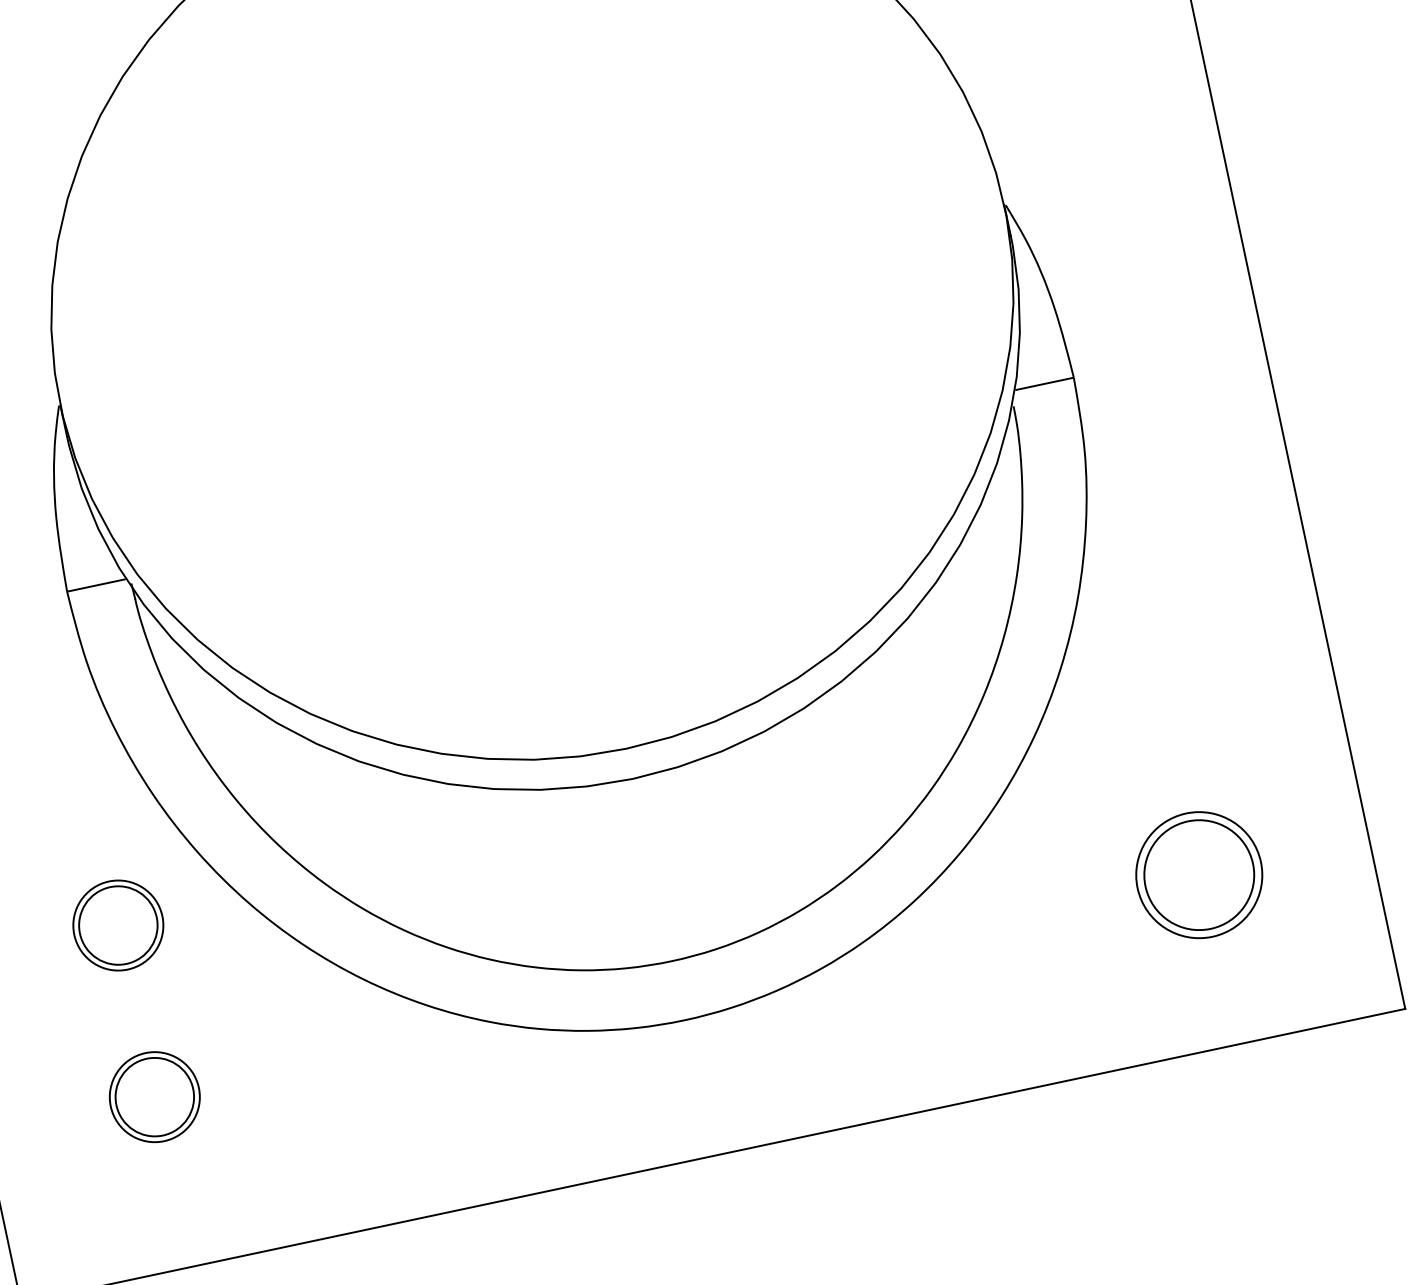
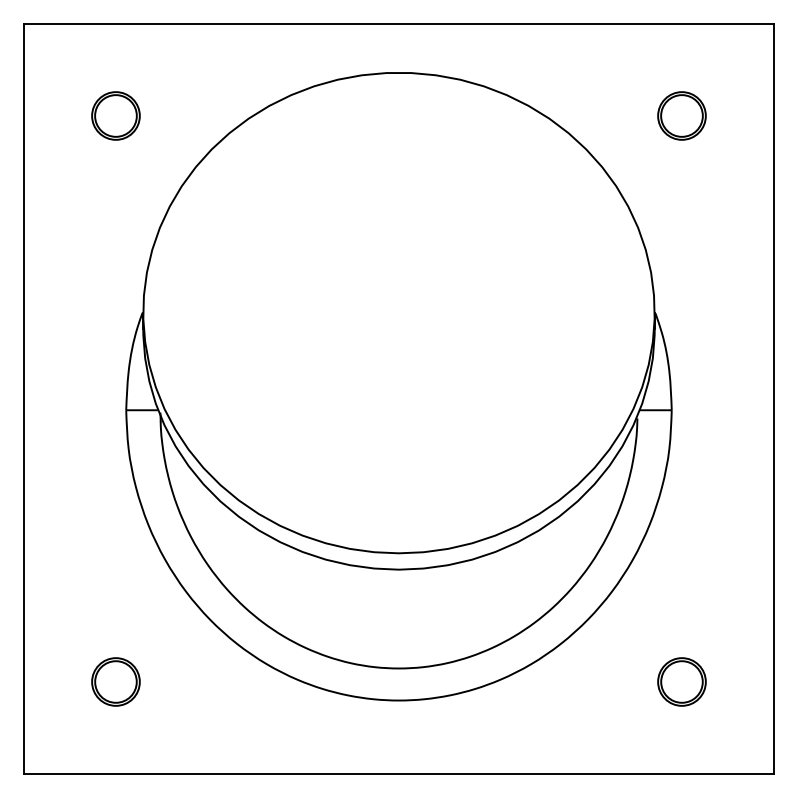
part: (1198, 874) -> (681, 681), size x0.71
part: (117, 924) -> (115, 588), removed

